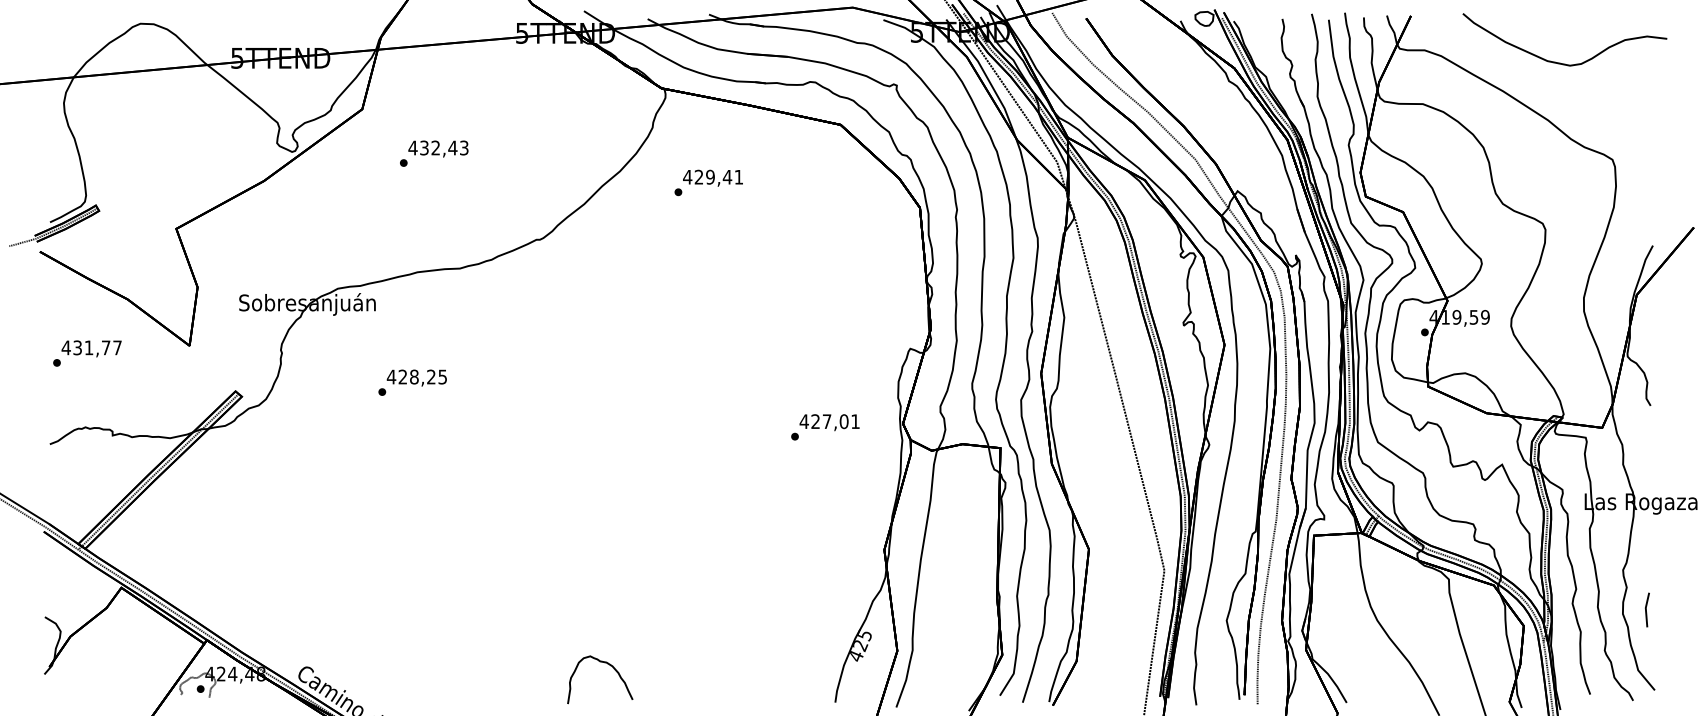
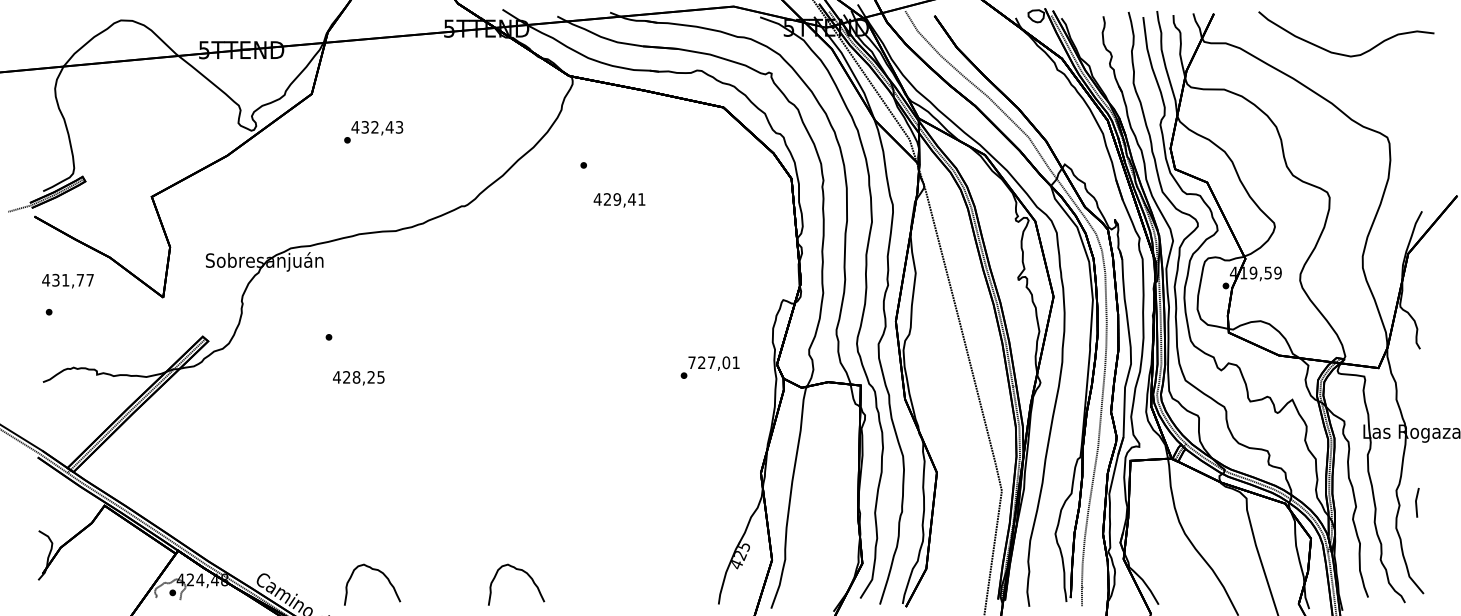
text: (712, 178) -> (619, 200), moved
text: (91, 348) -> (67, 280), moved
text: (416, 378) -> (358, 378), moved
text: (804, 421) -> (692, 362), 427,01 -> 727,01
line: (1646, 609) -> (1416, 502), moved
curve: (440, 665) -> (379, 572), added

